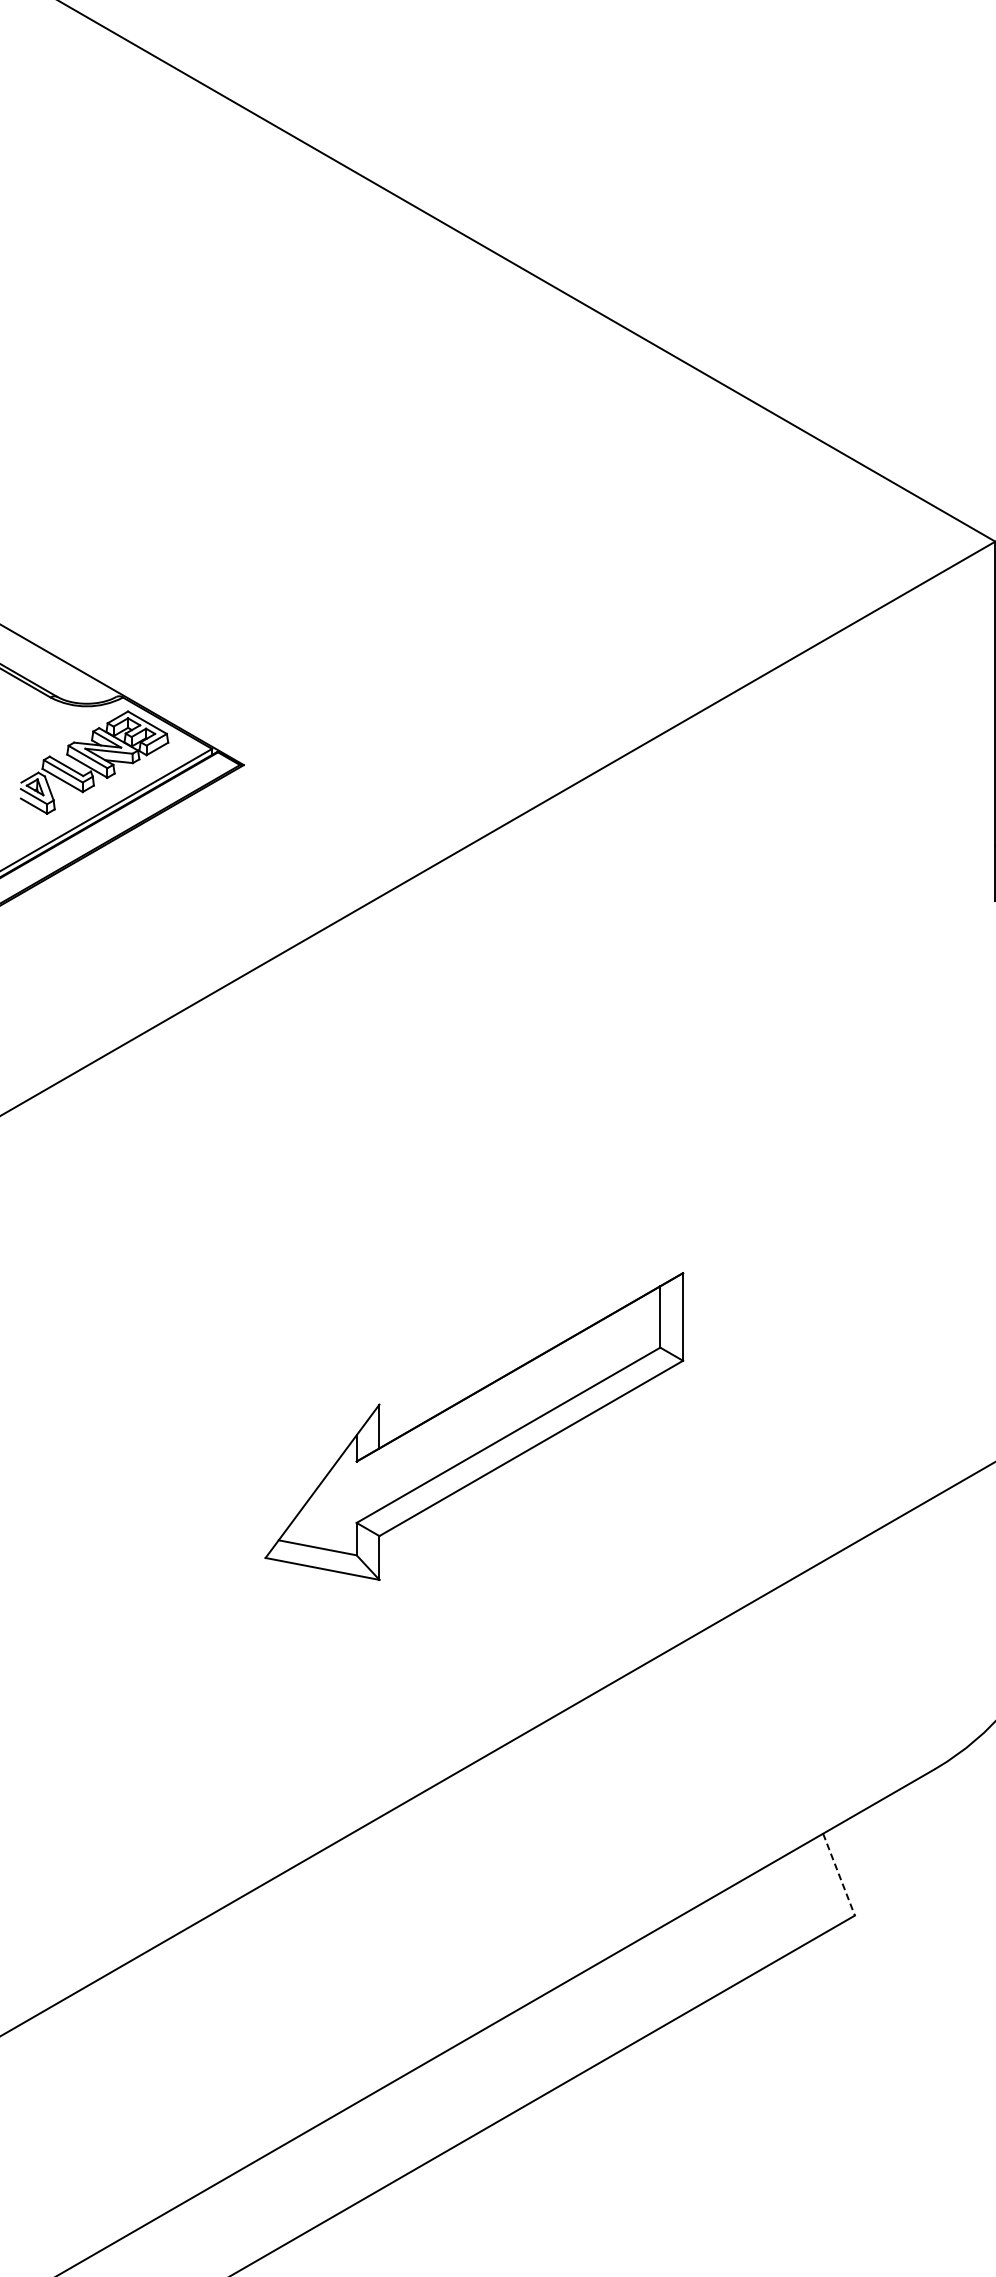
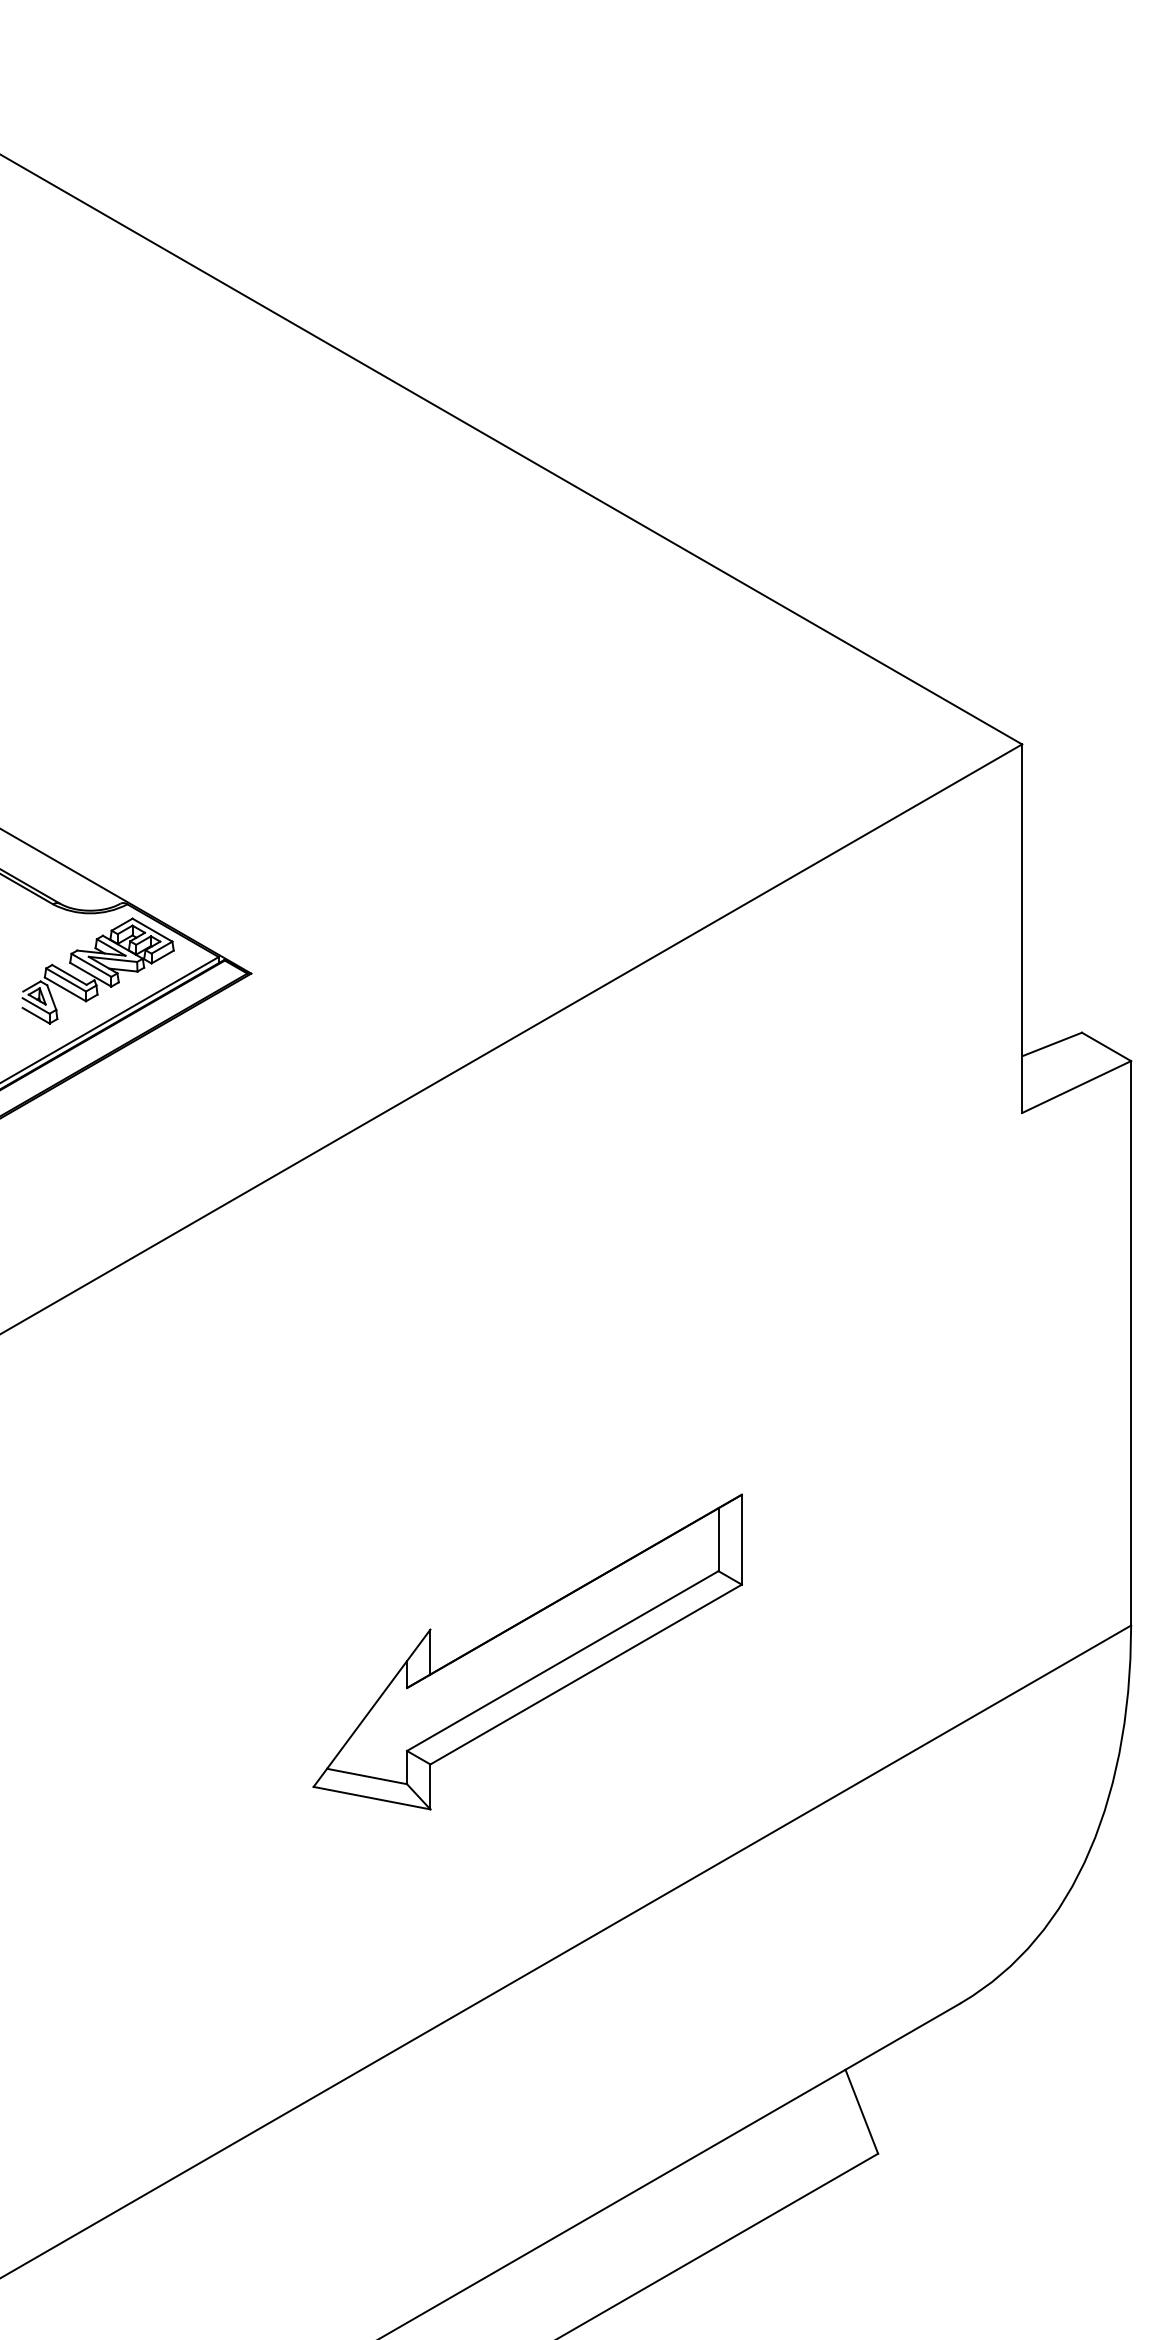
part: (474, 1425) -> (527, 1651), moved
line: (839, 1875) -> (862, 2112), dashed -> solid

